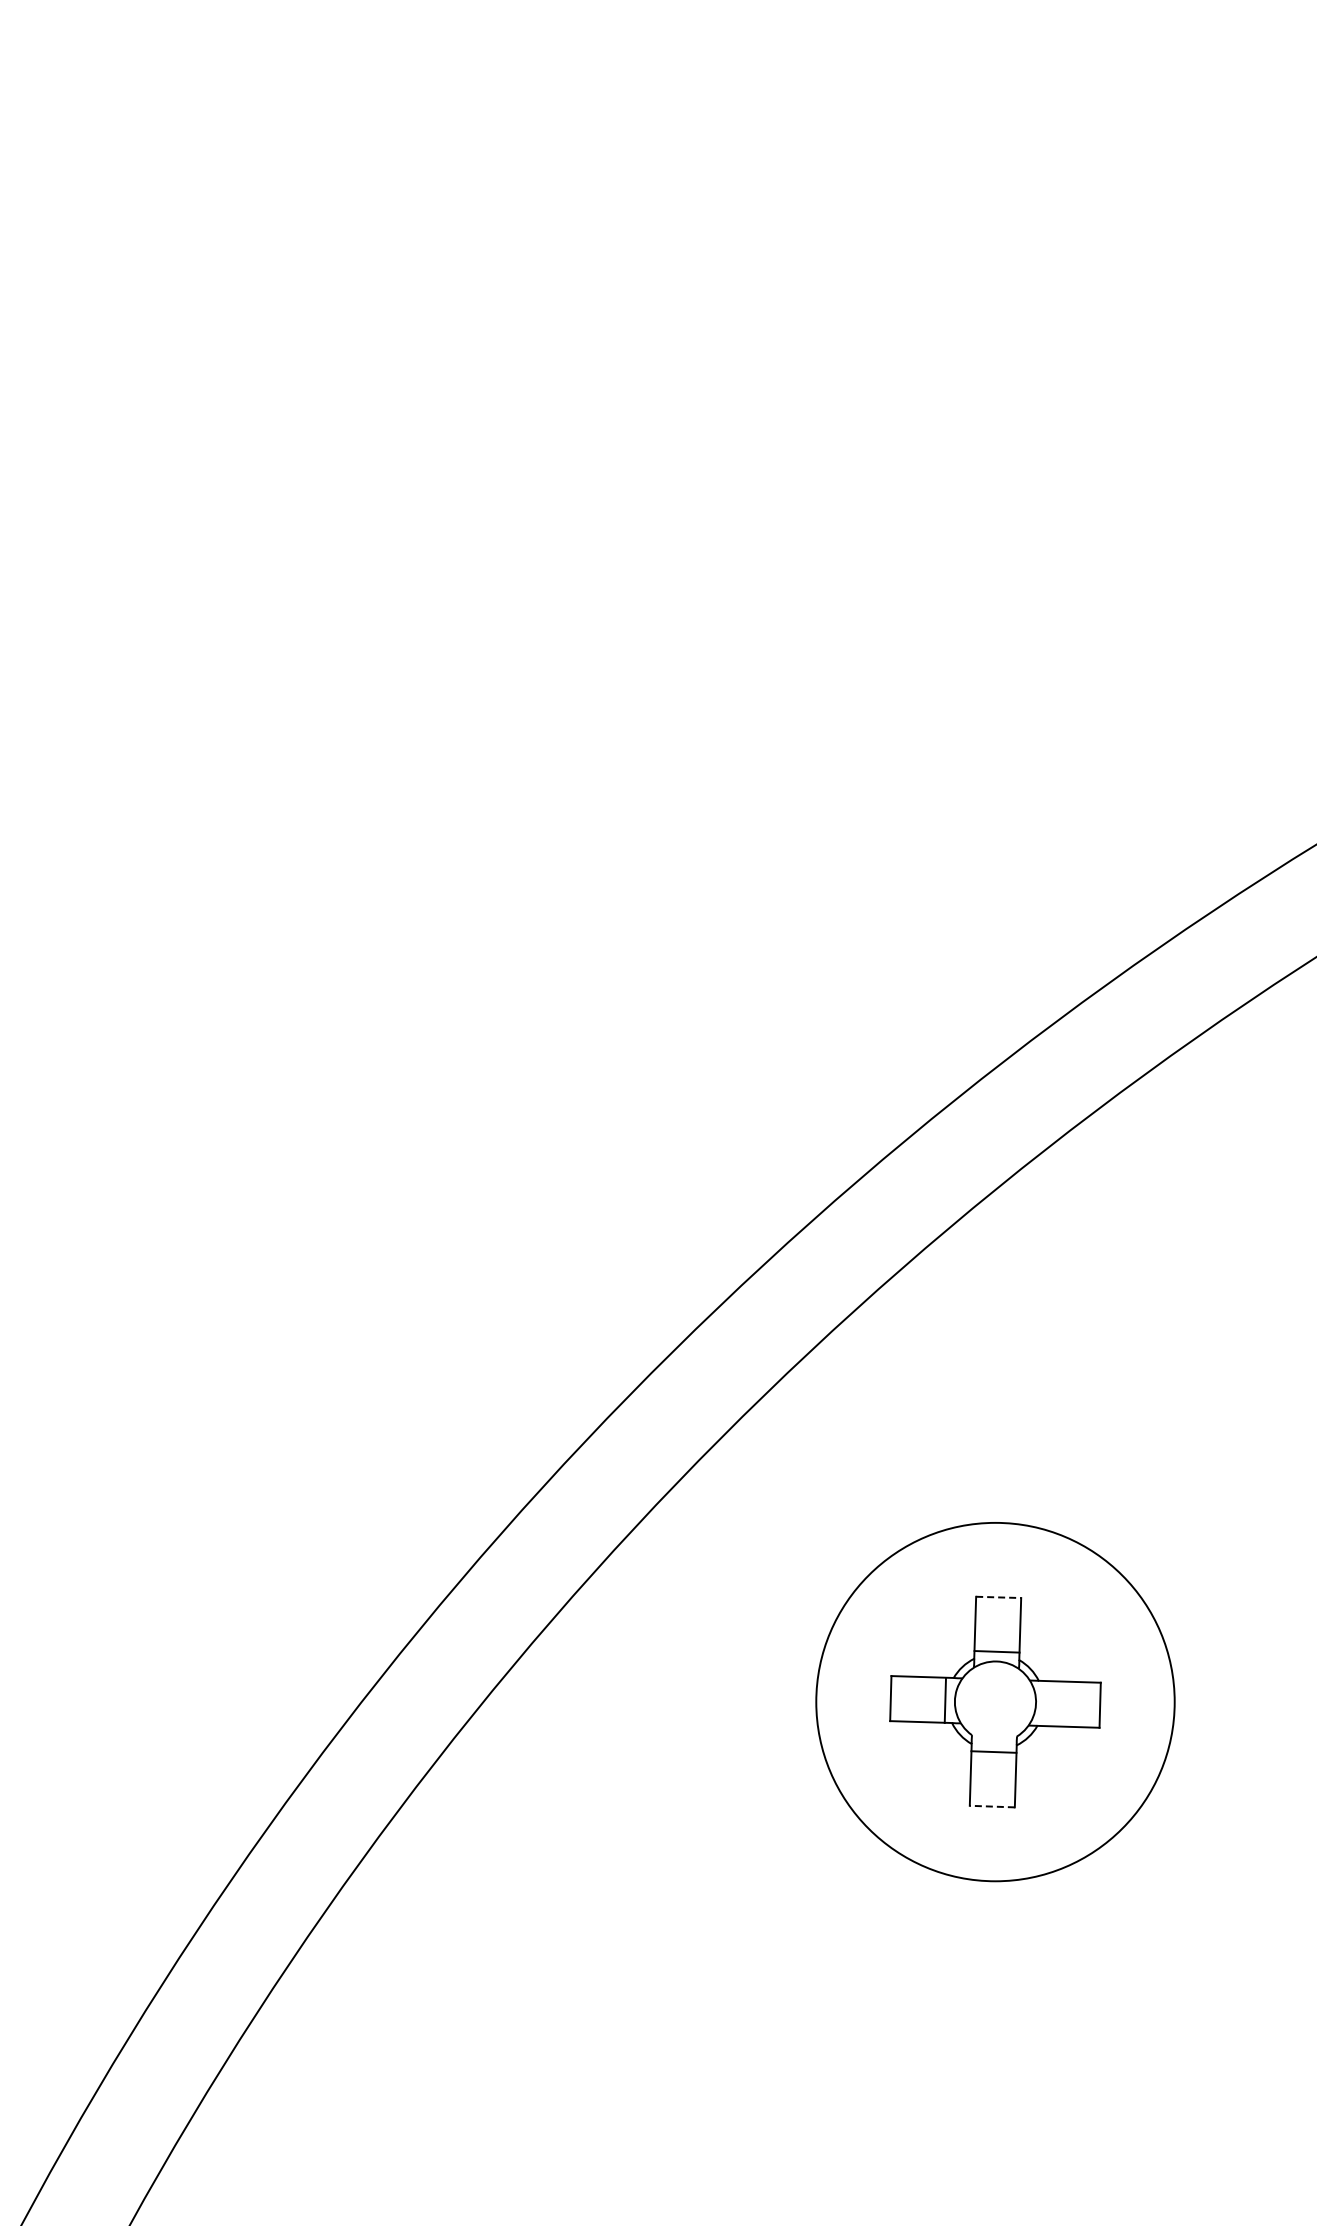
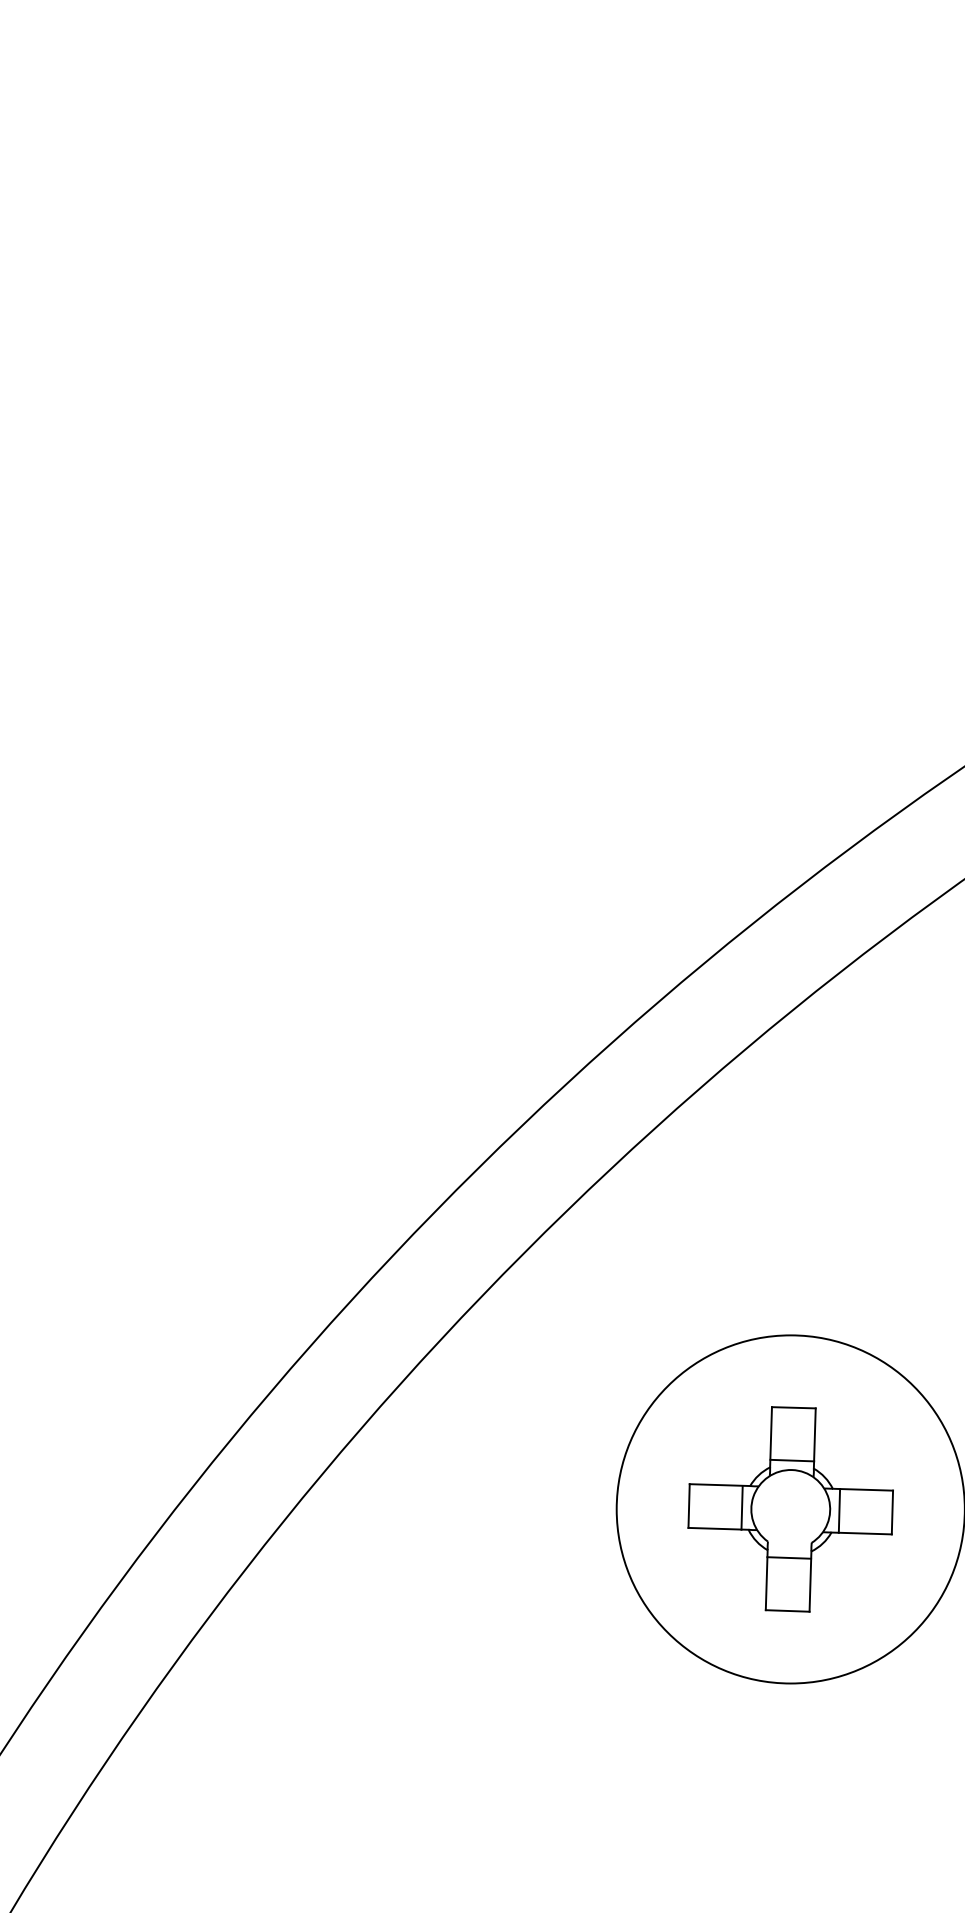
line: (998, 1597) -> (793, 1407), dashed -> solid
line: (1045, 1703) -> (839, 1510), added
line: (992, 1806) -> (787, 1610), dashed -> solid

